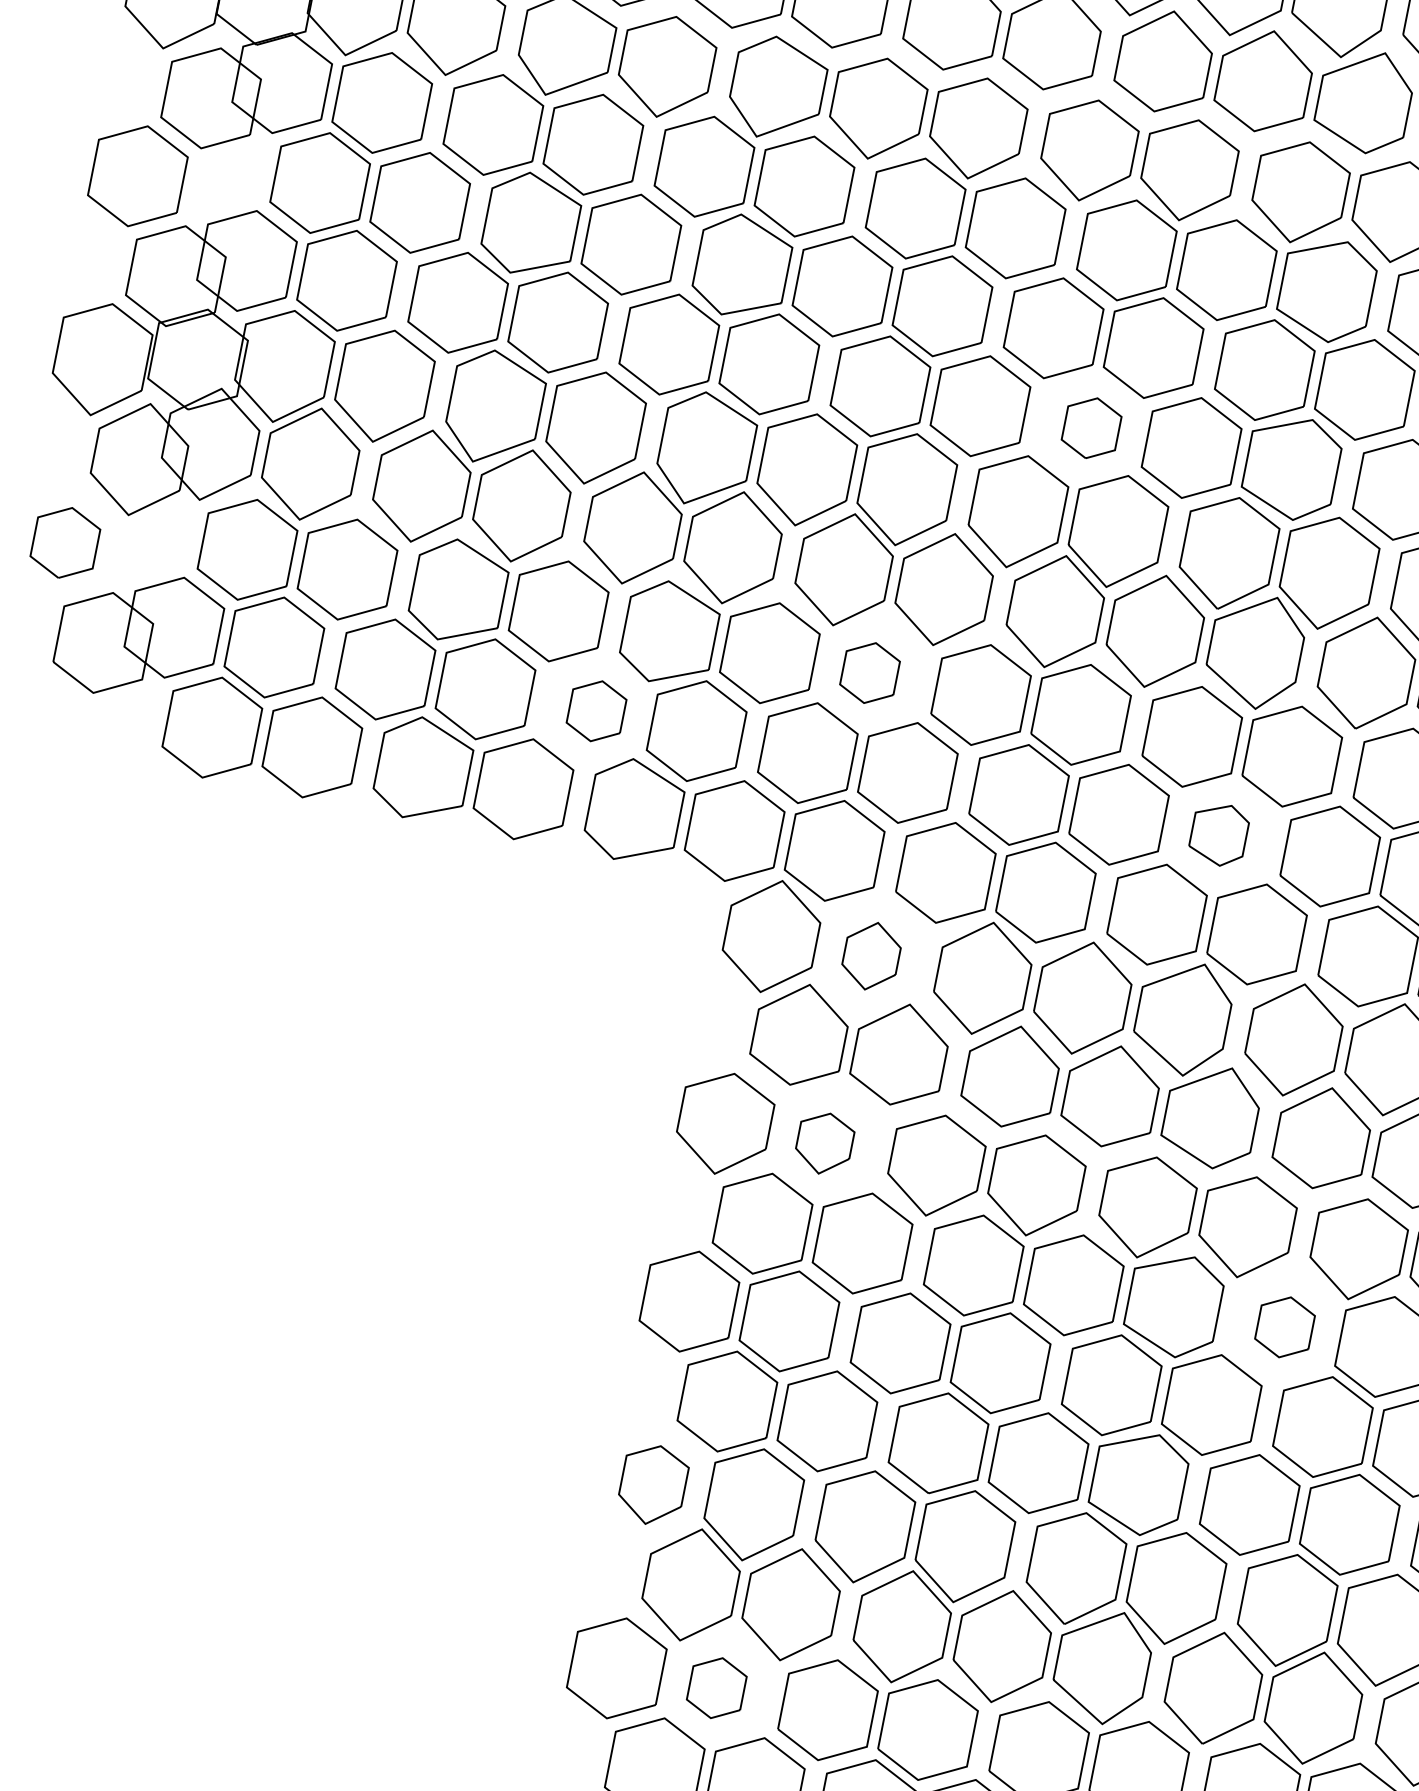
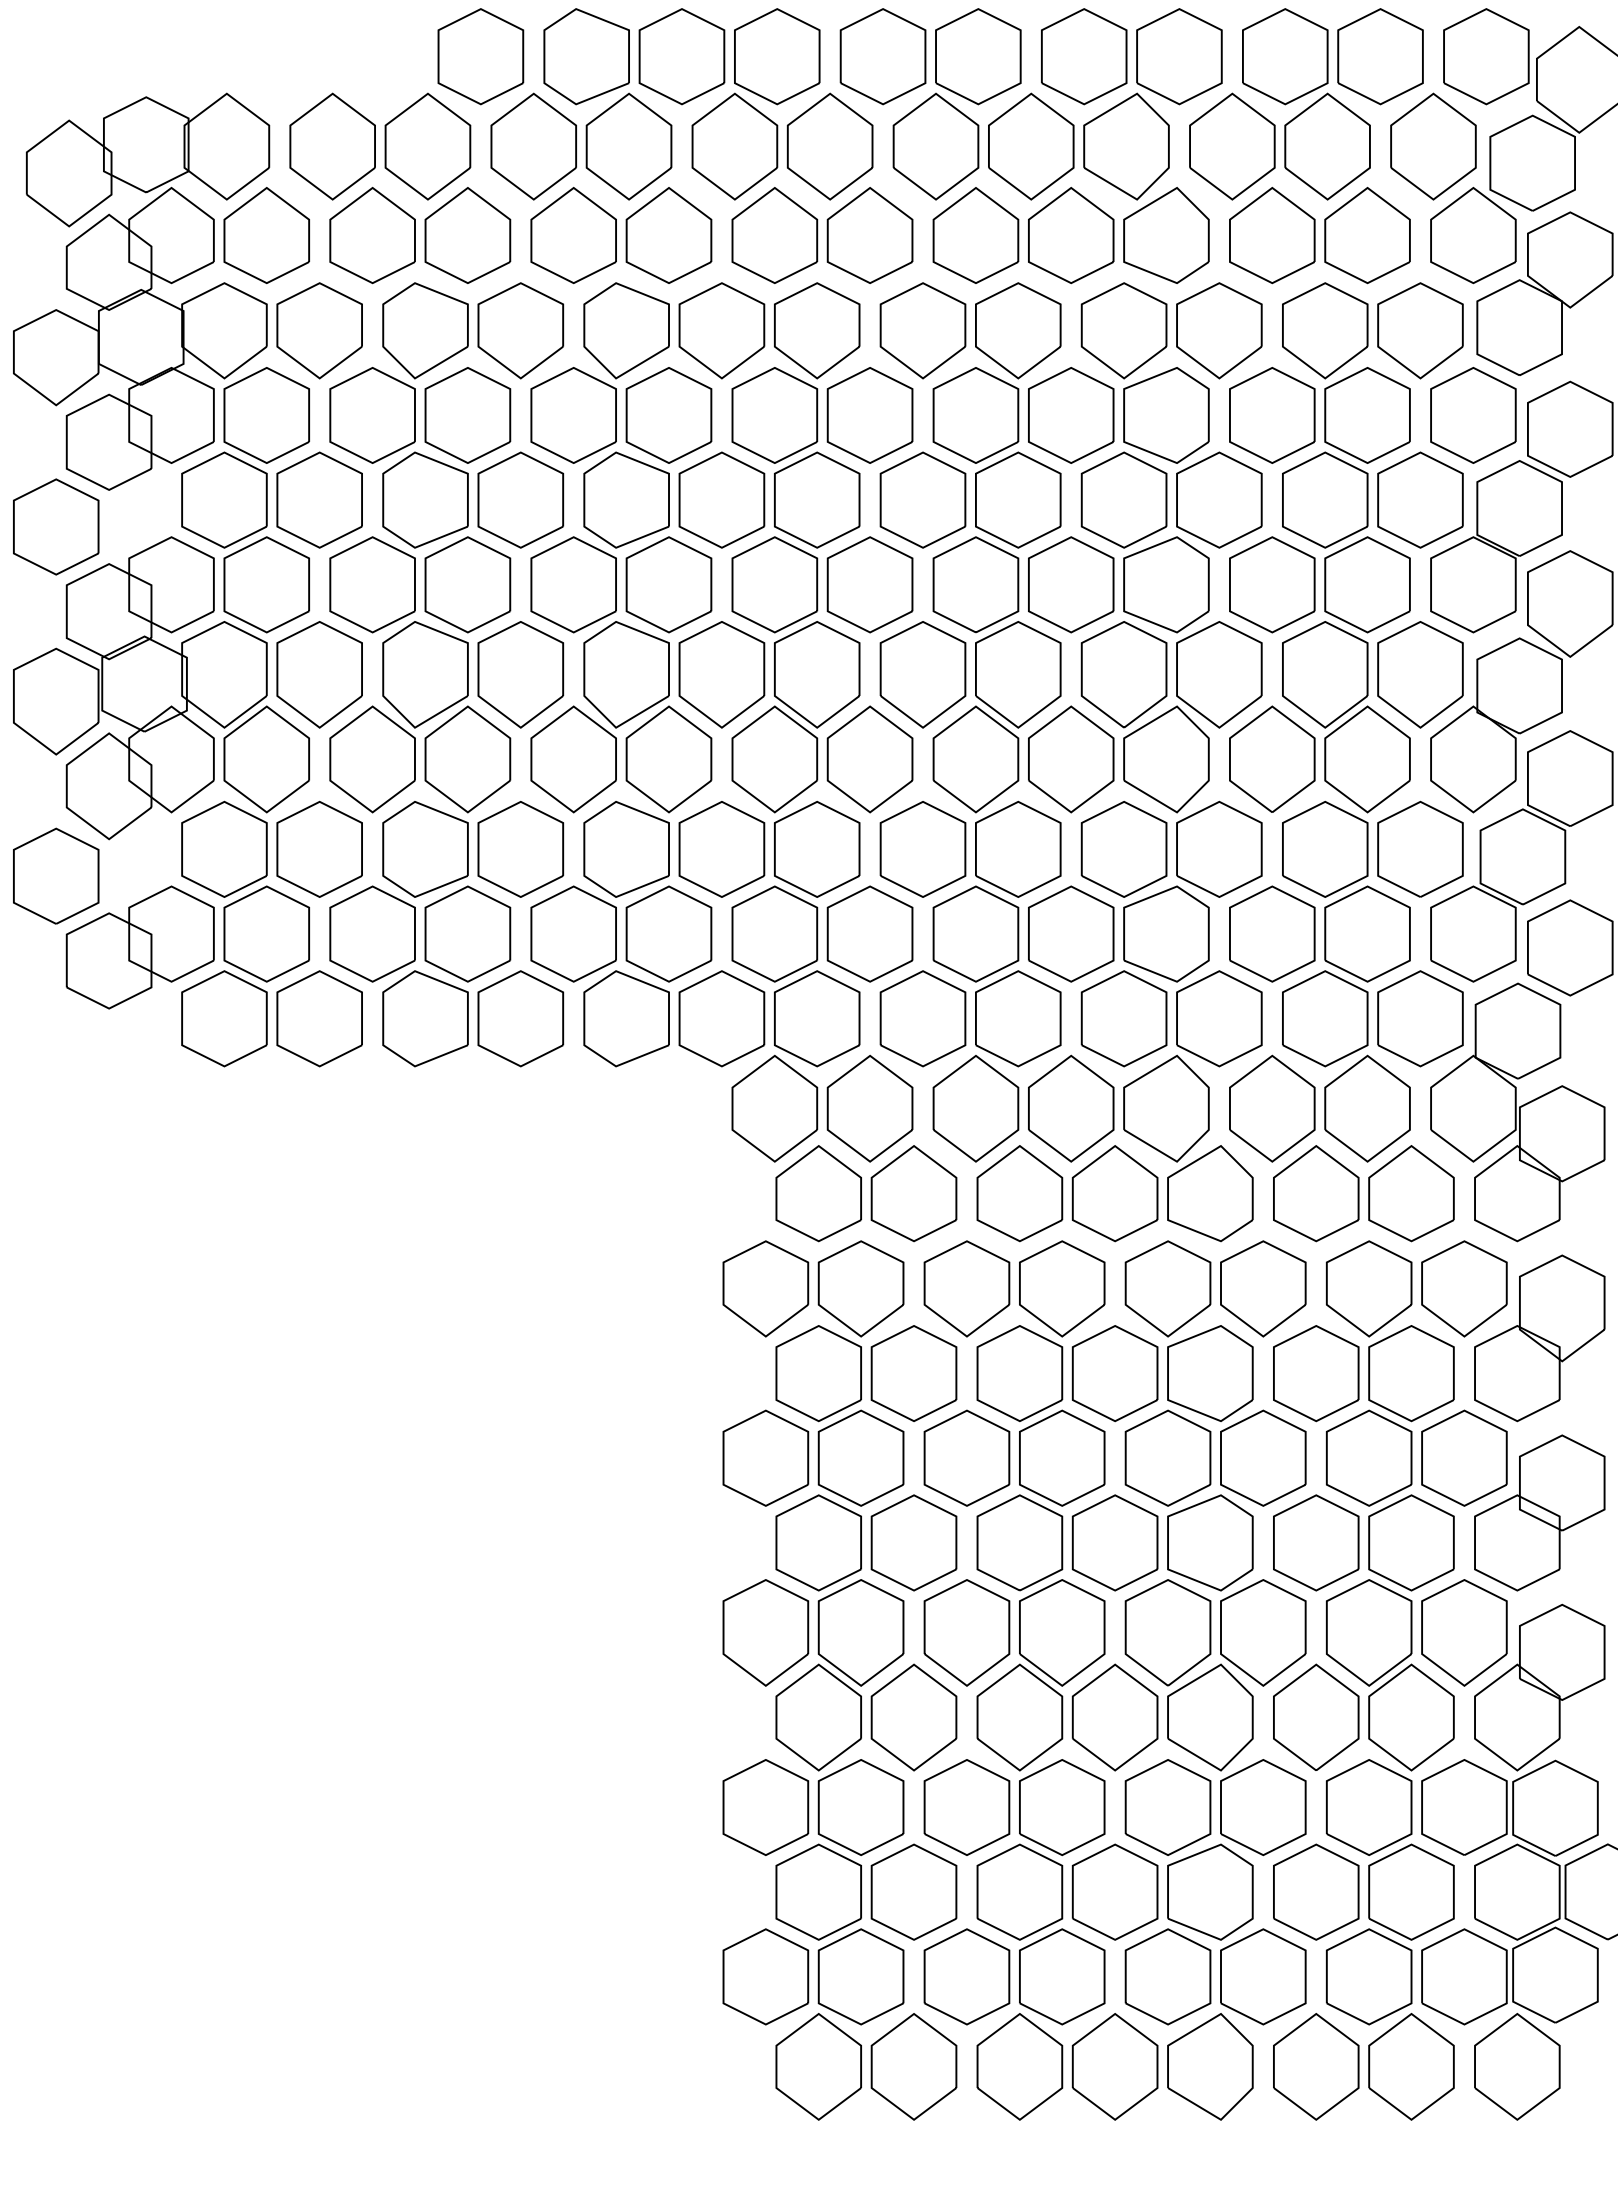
part: (1091, 427) -> (975, 584), size x1.67
part: (65, 542) -> (56, 875), size x1.43
part: (870, 673) -> (817, 849), size x1.67
part: (596, 710) -> (573, 933), size x1.67
part: (1219, 833) -> (1166, 933), size x1.67
part: (870, 955) -> (869, 1108), size x1.67
part: (824, 1143) -> (860, 1288), size x1.67
part: (1285, 1327) -> (1316, 1373), size x1.67
part: (652, 1484) -> (765, 1632), size x1.43
part: (716, 1688) -> (860, 1807), size x1.67

